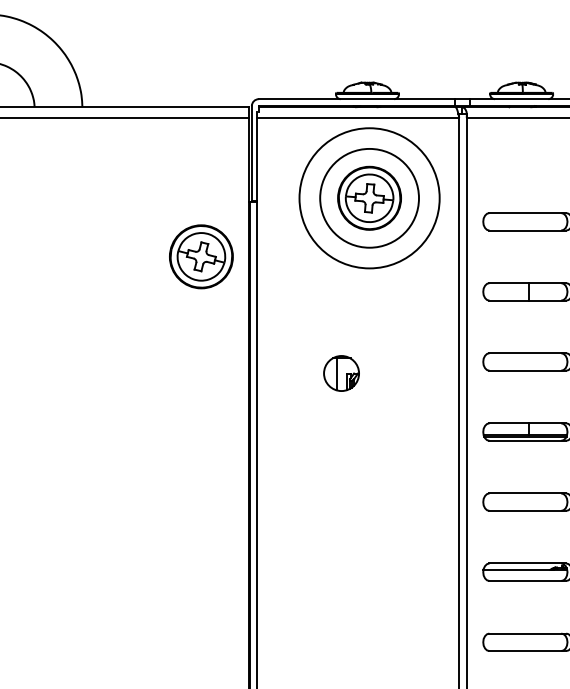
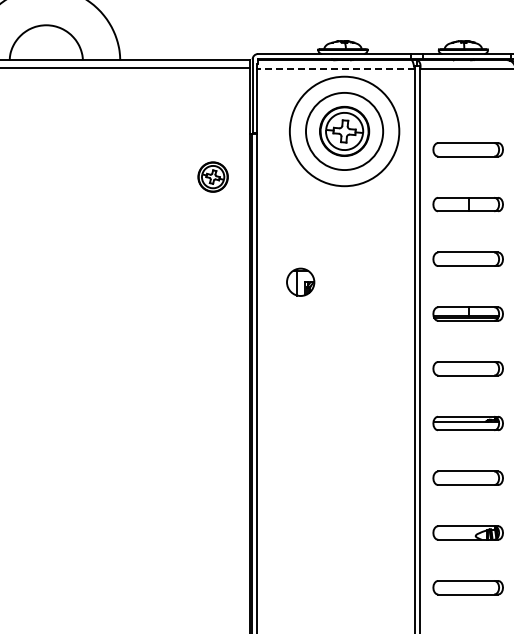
line: (357, 117) -> (335, 68), solid -> dashed
part: (200, 255) -> (212, 176), size x0.6
part: (341, 372) -> (300, 281), moved

